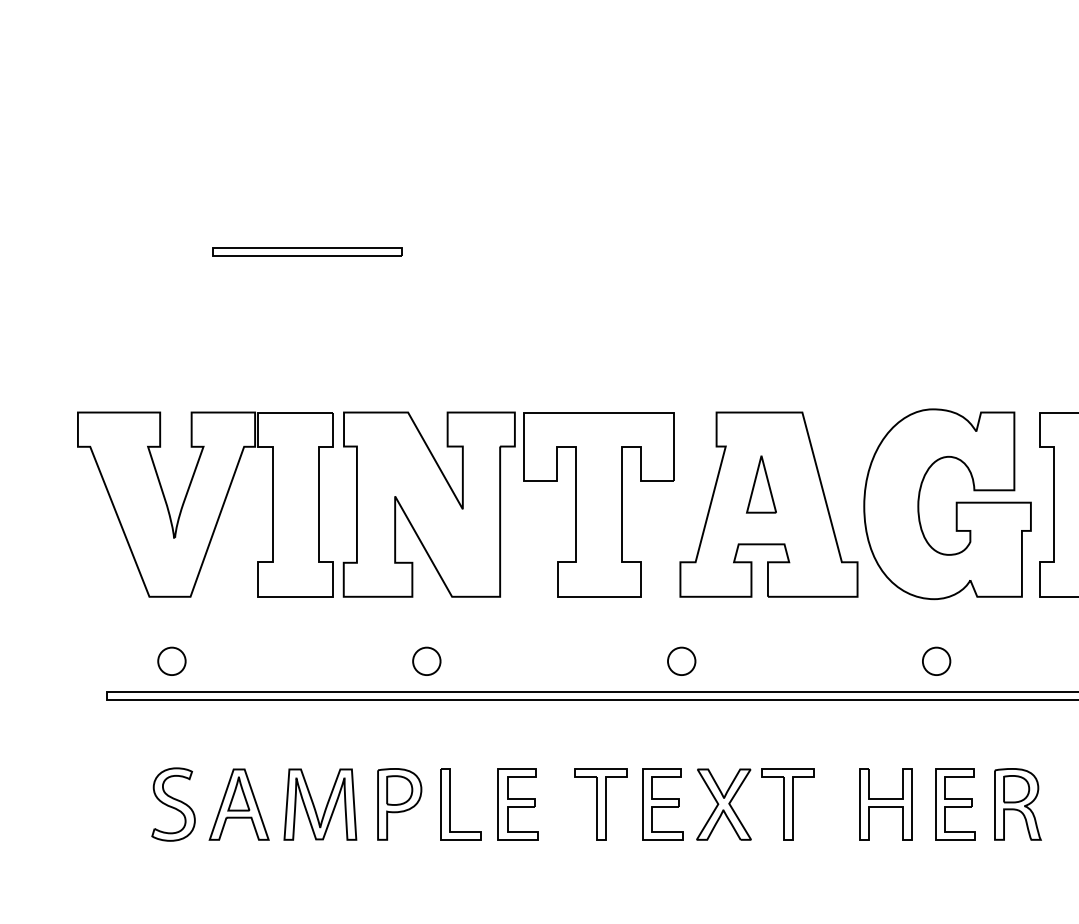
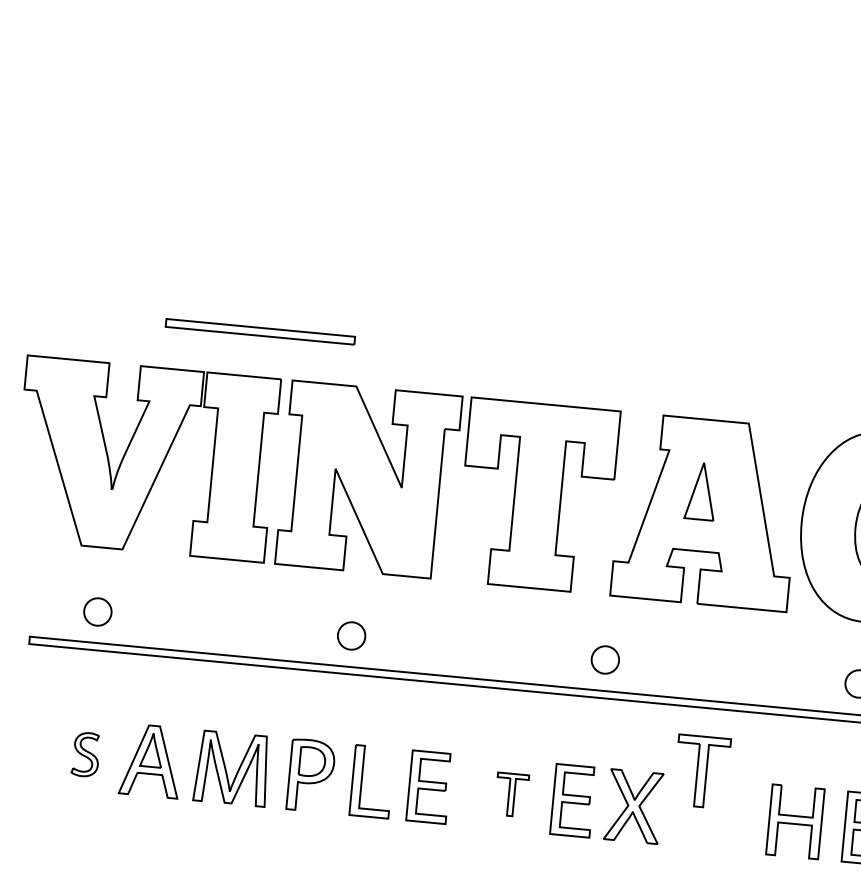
part: (307, 251) -> (260, 331), moved
part: (173, 804) -> (85, 754), size x0.6
part: (600, 804) -> (511, 794), size x0.6
part: (787, 804) -> (701, 771), moved

